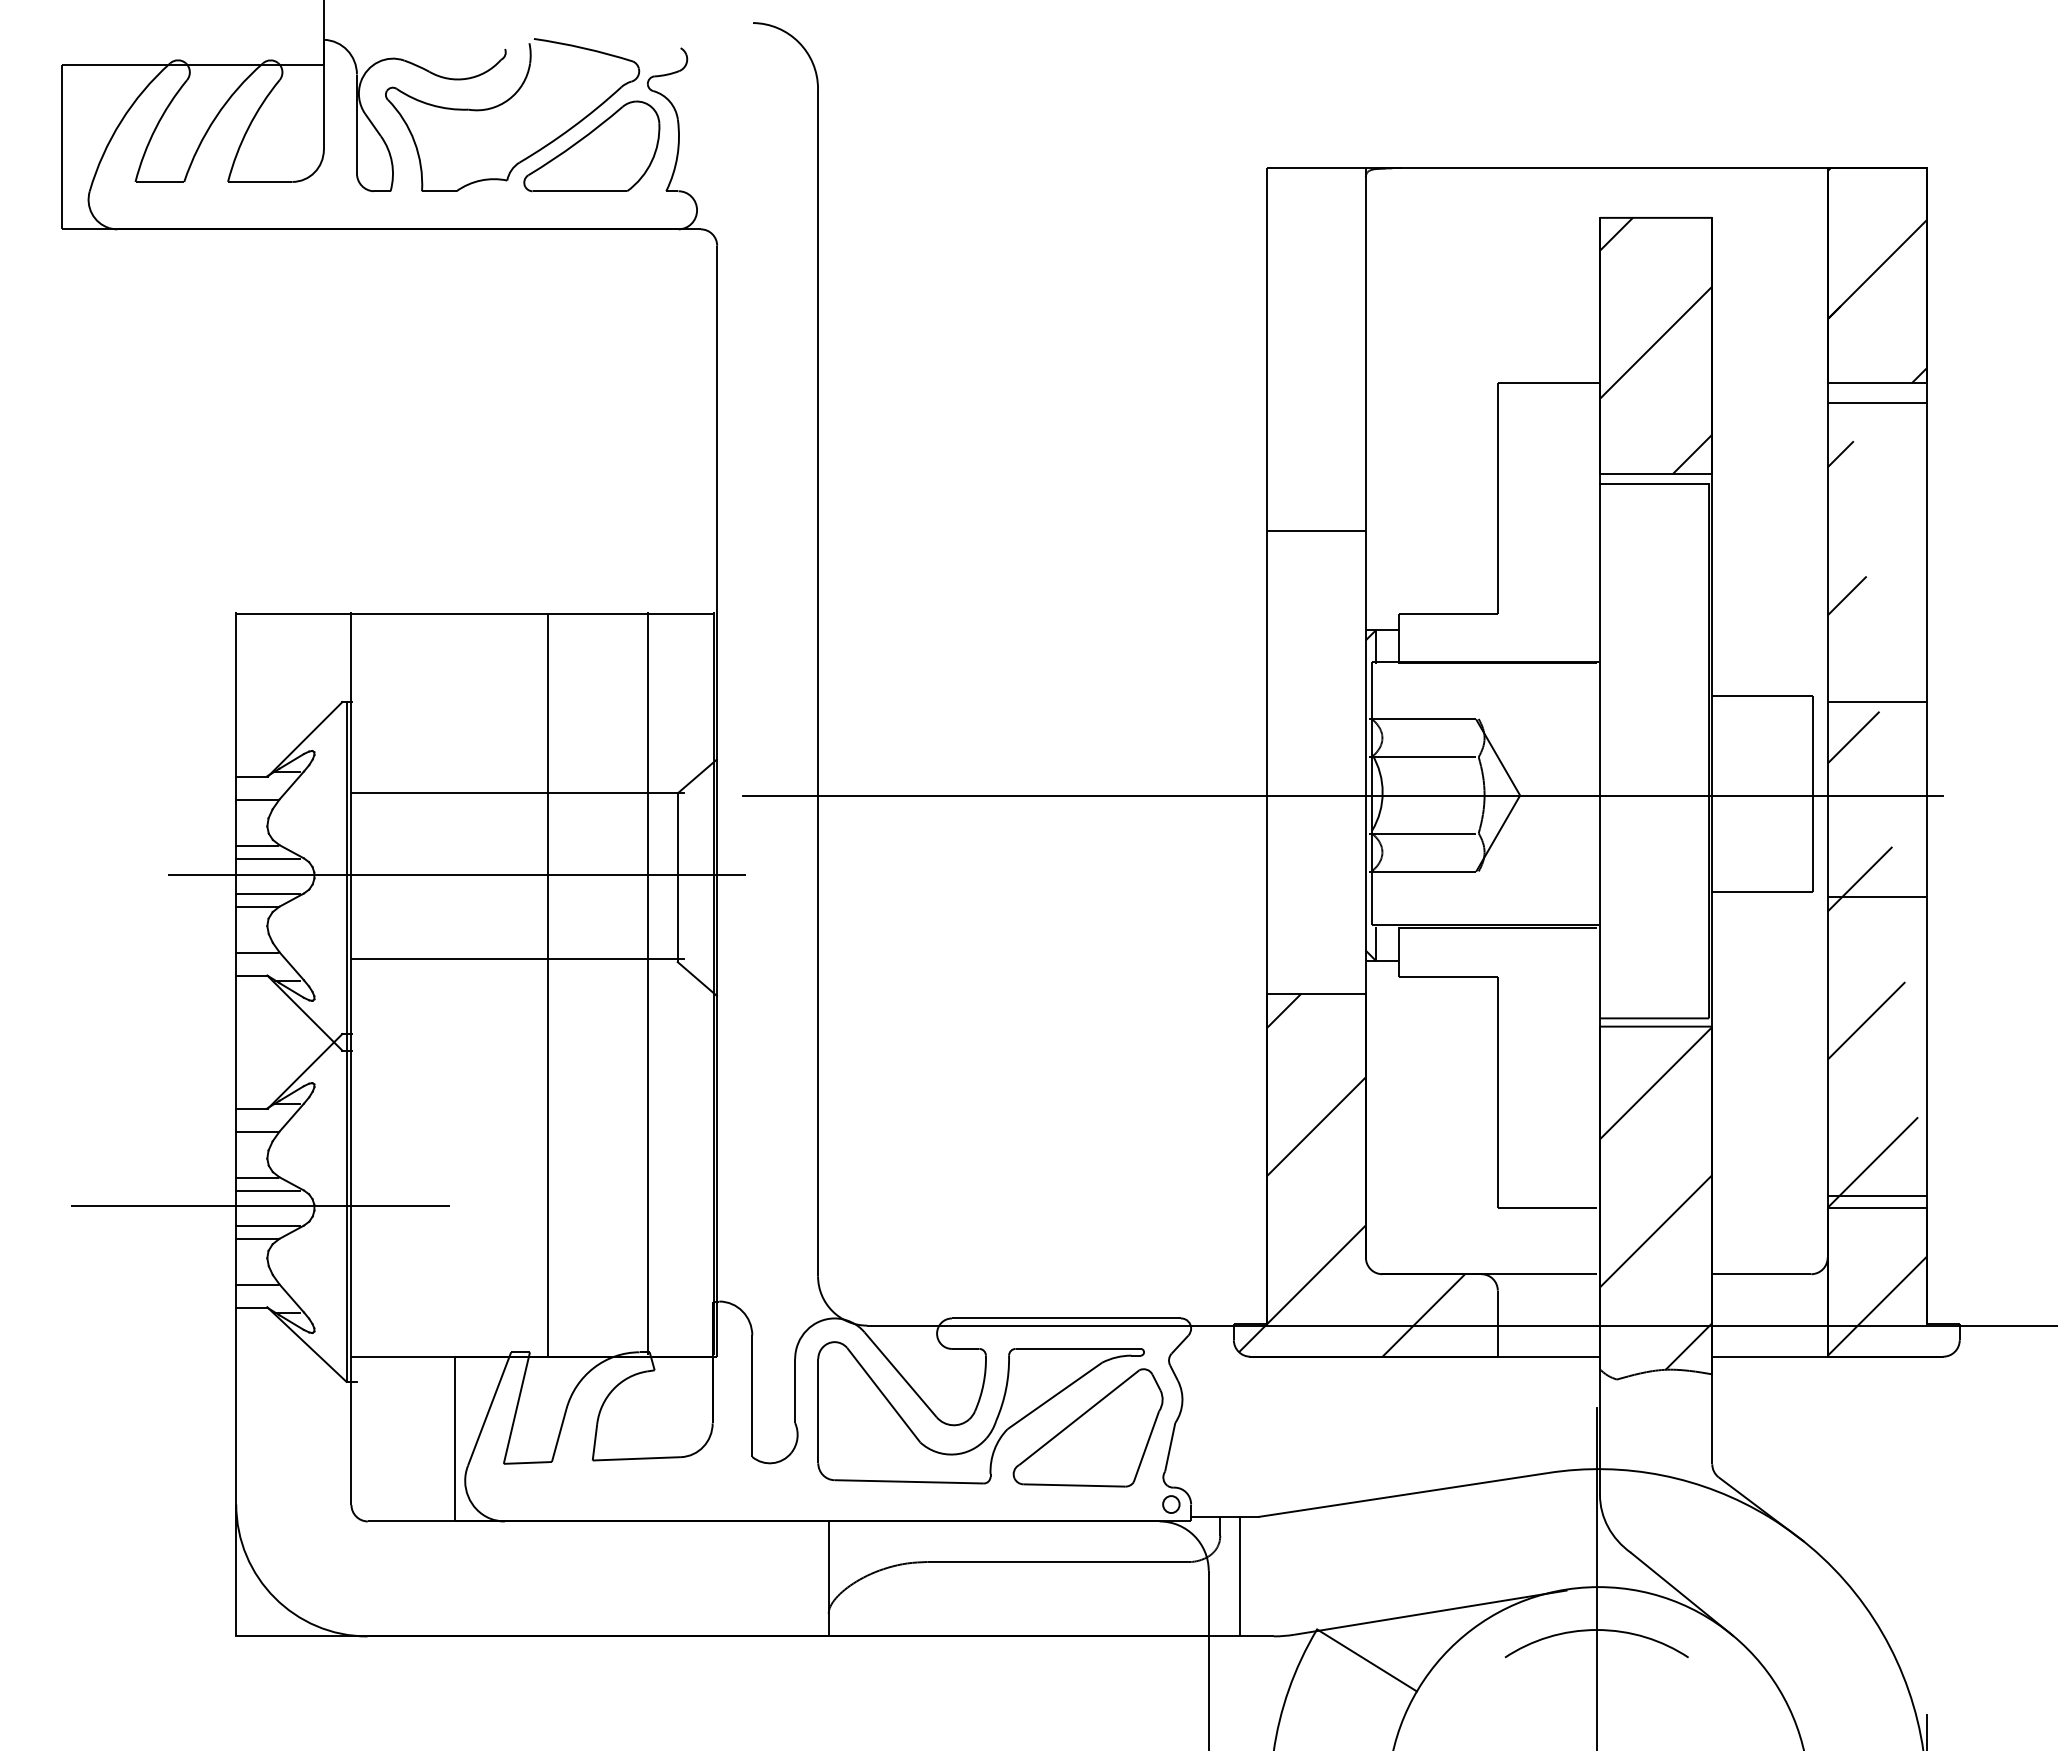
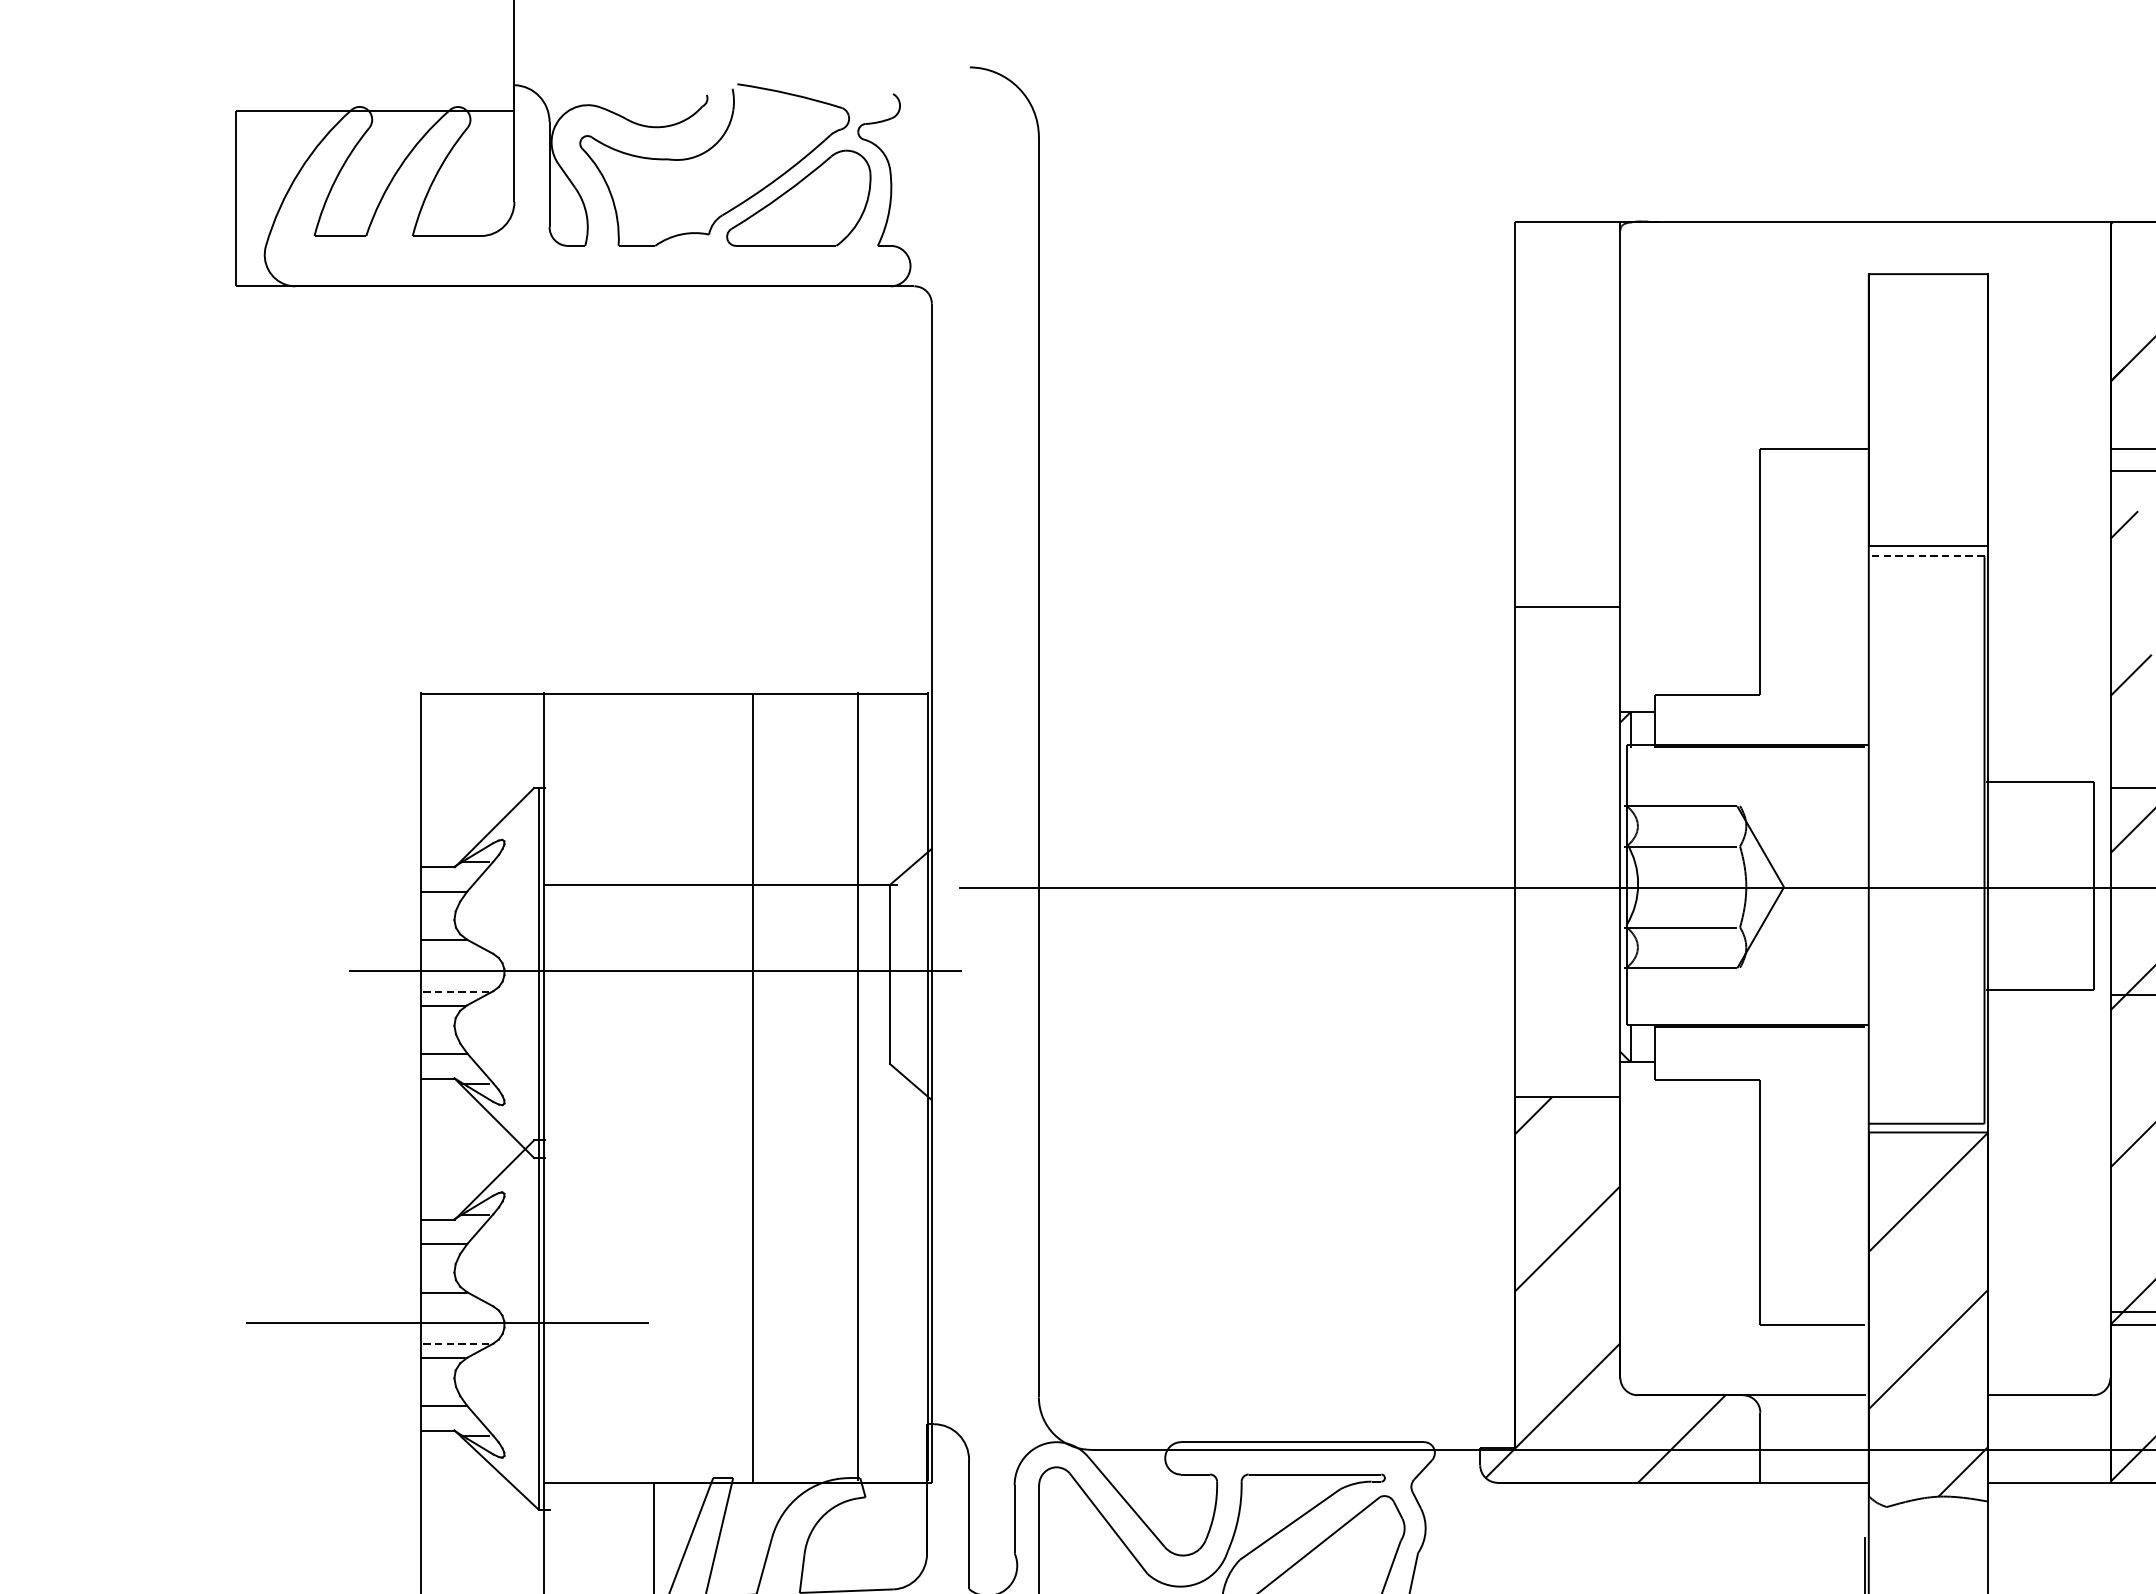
hatch: (1655, 345) -> (1927, 409), removed
line: (1654, 483) -> (1926, 556), solid -> dashed
line: (267, 858) -> (454, 954), removed
line: (268, 893) -> (455, 991), solid -> dashed
line: (518, 959) -> (720, 1061), removed
line: (267, 1190) -> (454, 1306), removed
line: (268, 1225) -> (455, 1343), solid -> dashed

